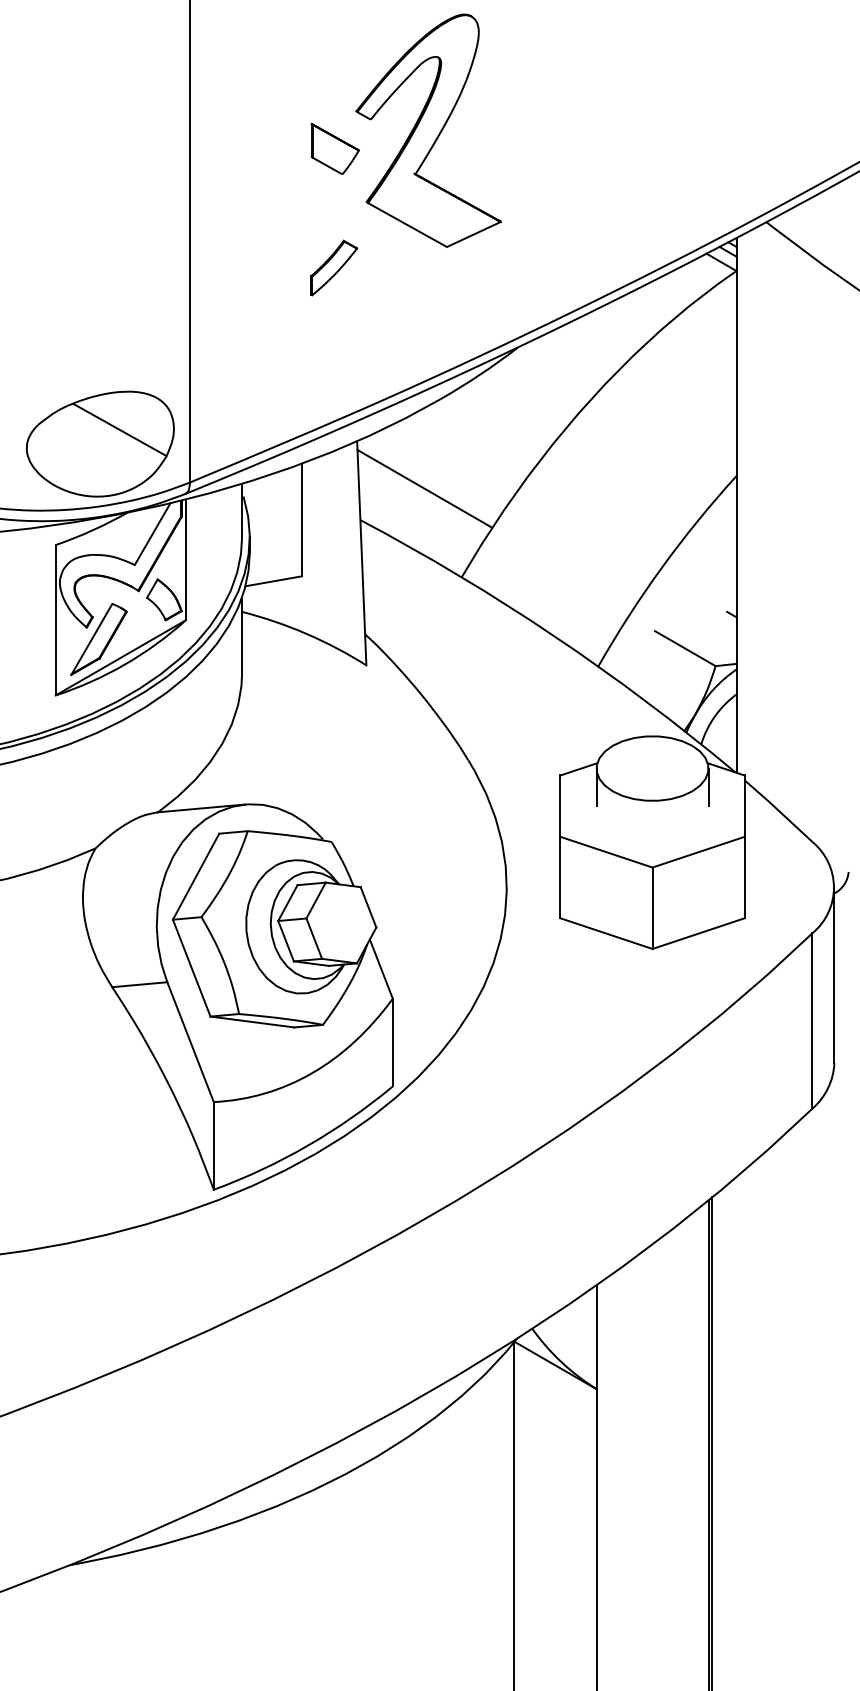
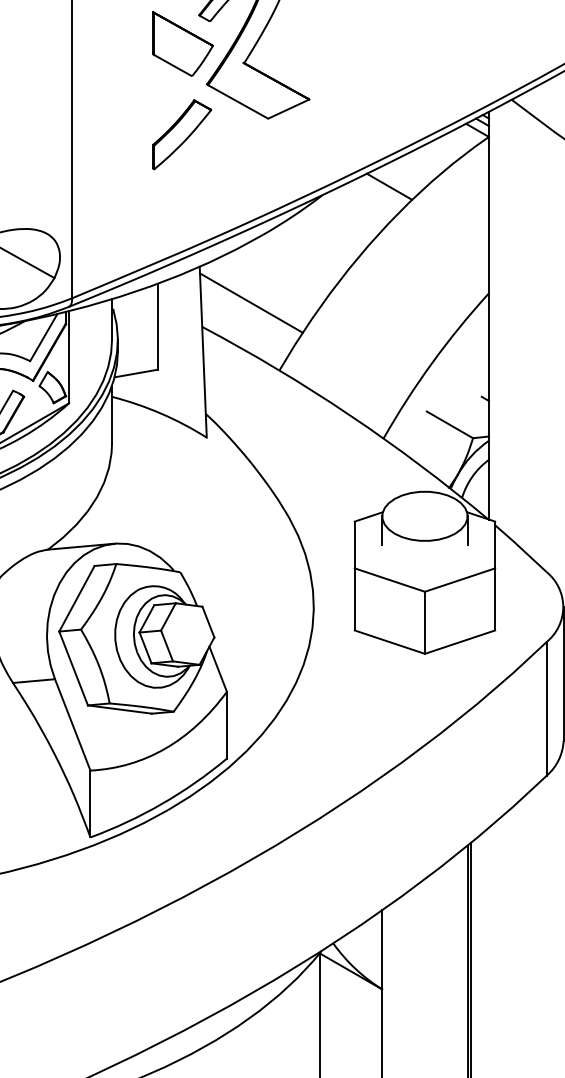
part: (335, 148) -> (183, 43), size x1.67
part: (334, 267) -> (182, 134), size x1.67
line: (605, 336) -> (389, 186), added

